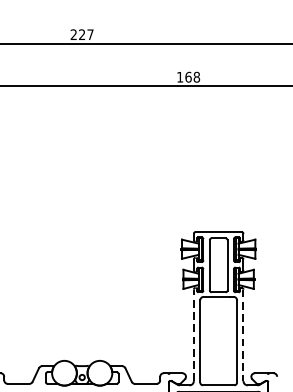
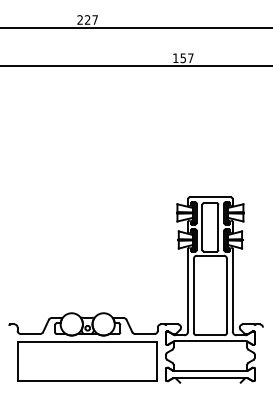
text: (192, 77) -> (186, 58), 168 -> 157
line: (194, 334) -> (188, 289), dashed -> solid
line: (243, 335) -> (232, 290), dashed -> solid

